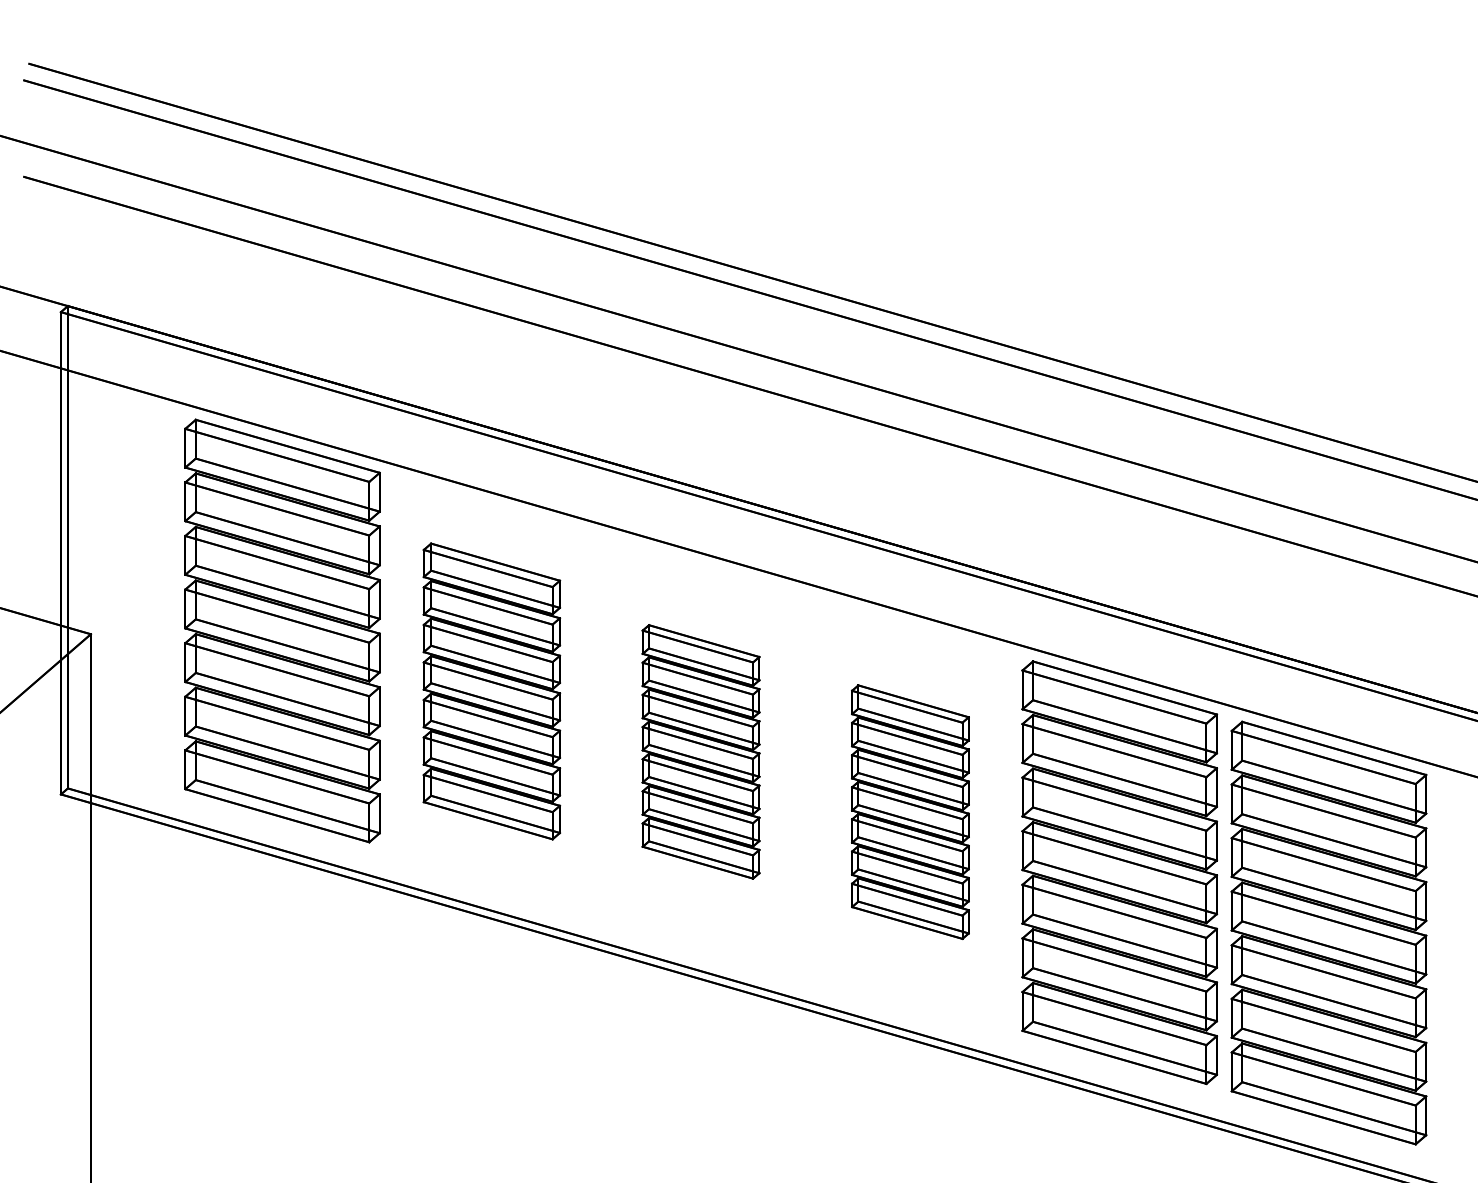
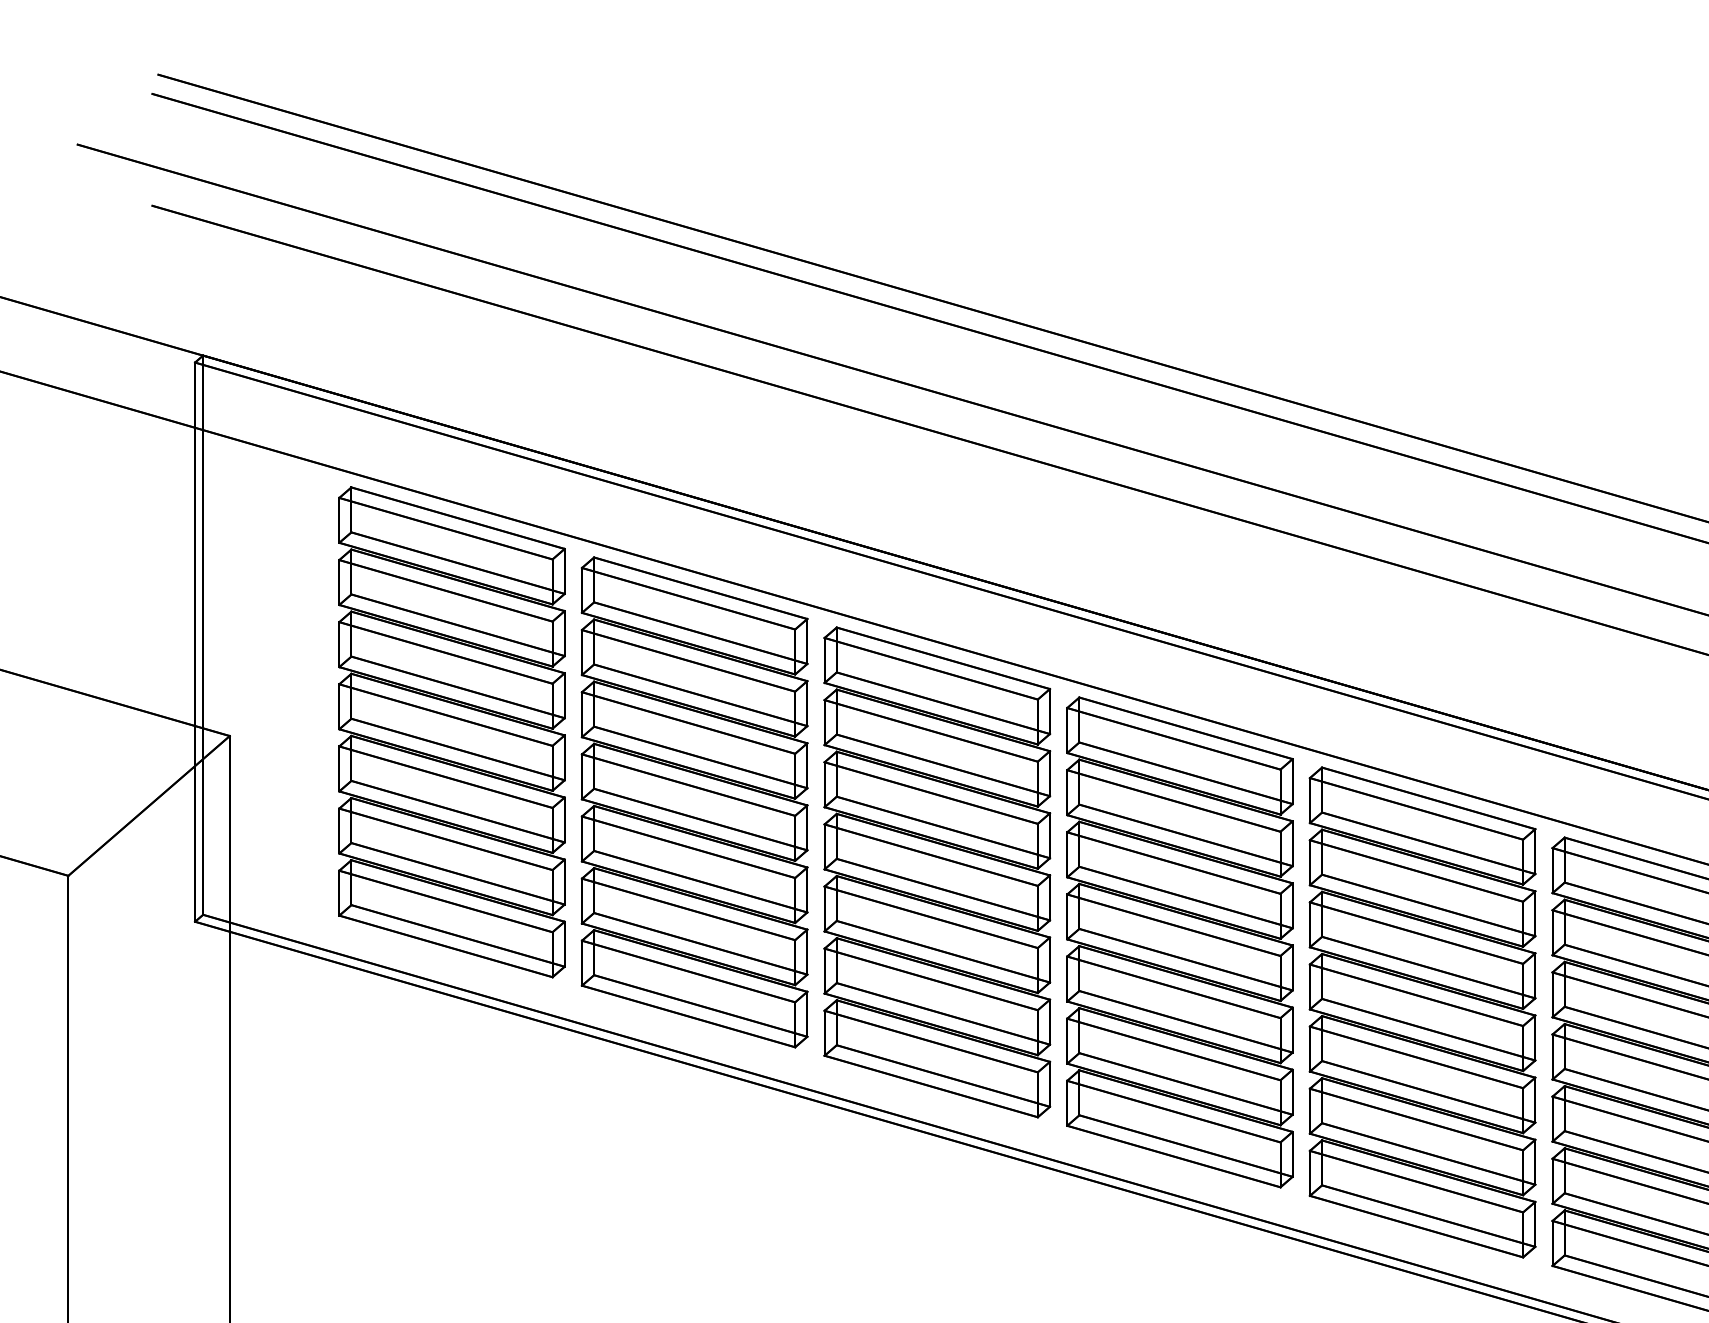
part: (491, 691) -> (694, 802), size x1.43
part: (700, 751) -> (936, 871), size x1.67
part: (910, 811) -> (1180, 941), size x1.67

